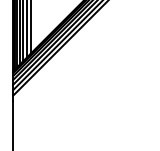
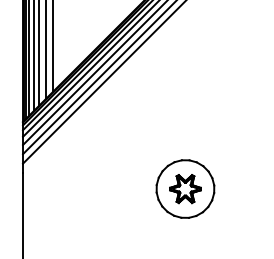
part: (108, 109) -> (185, 187), added

